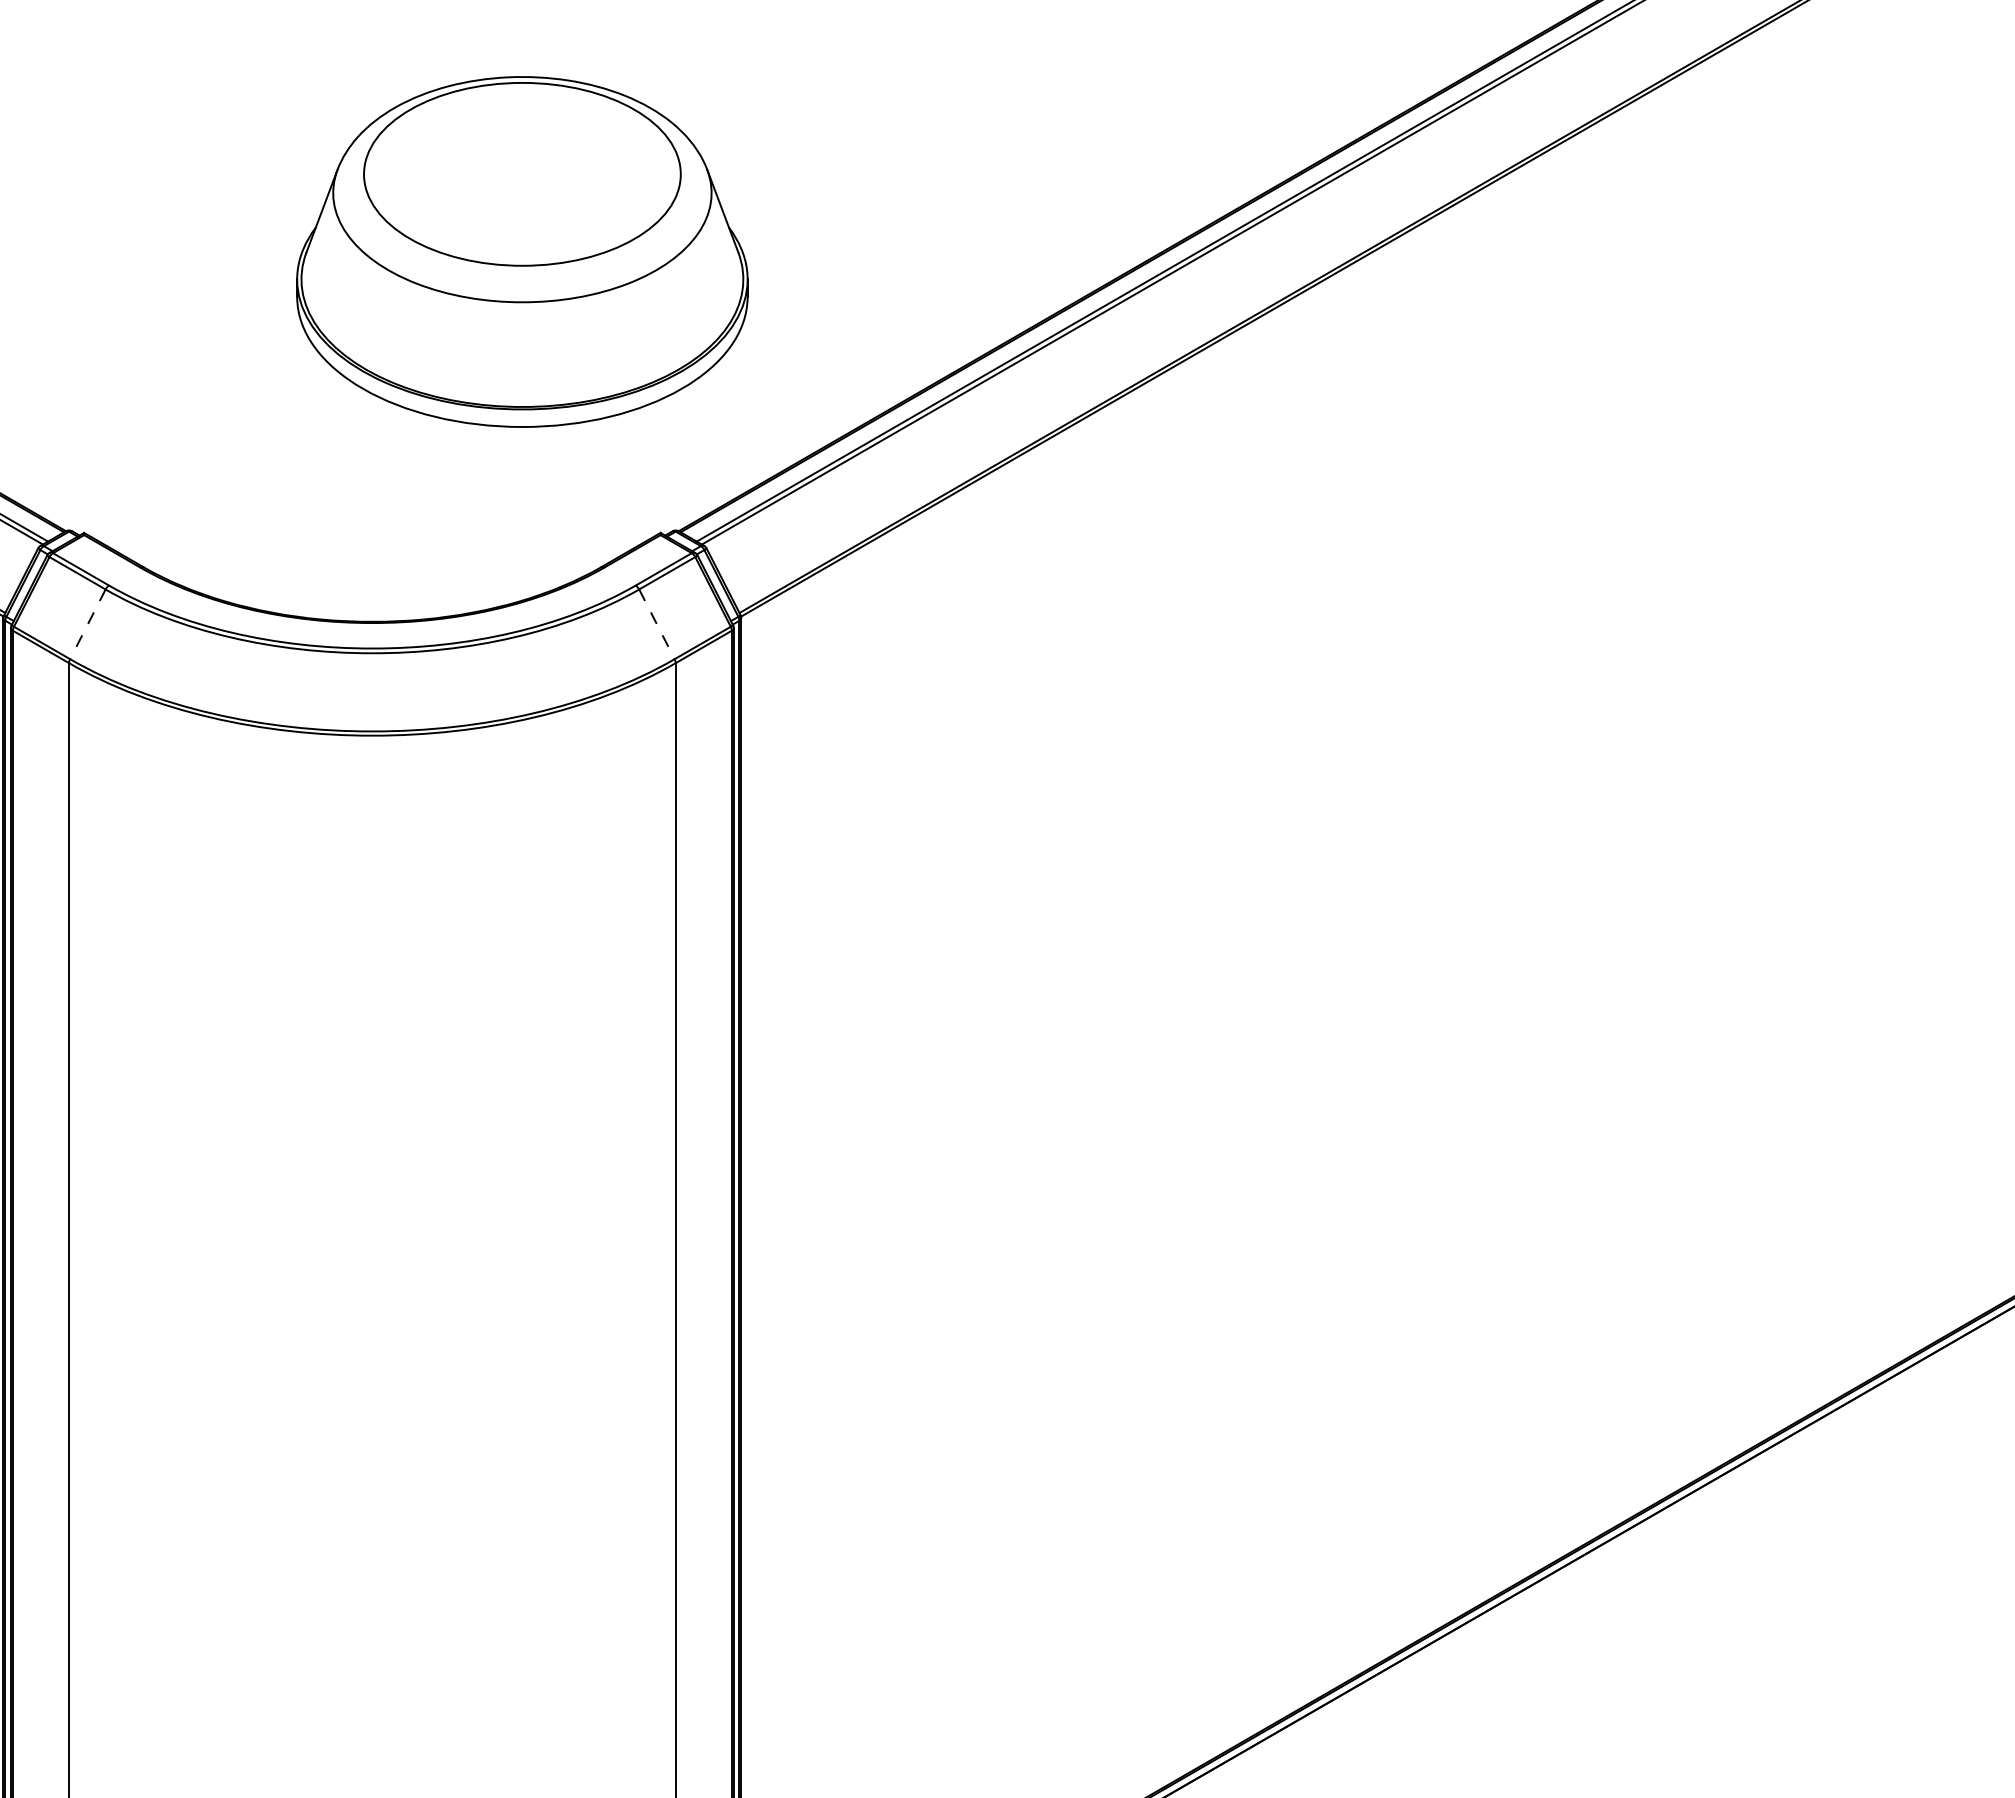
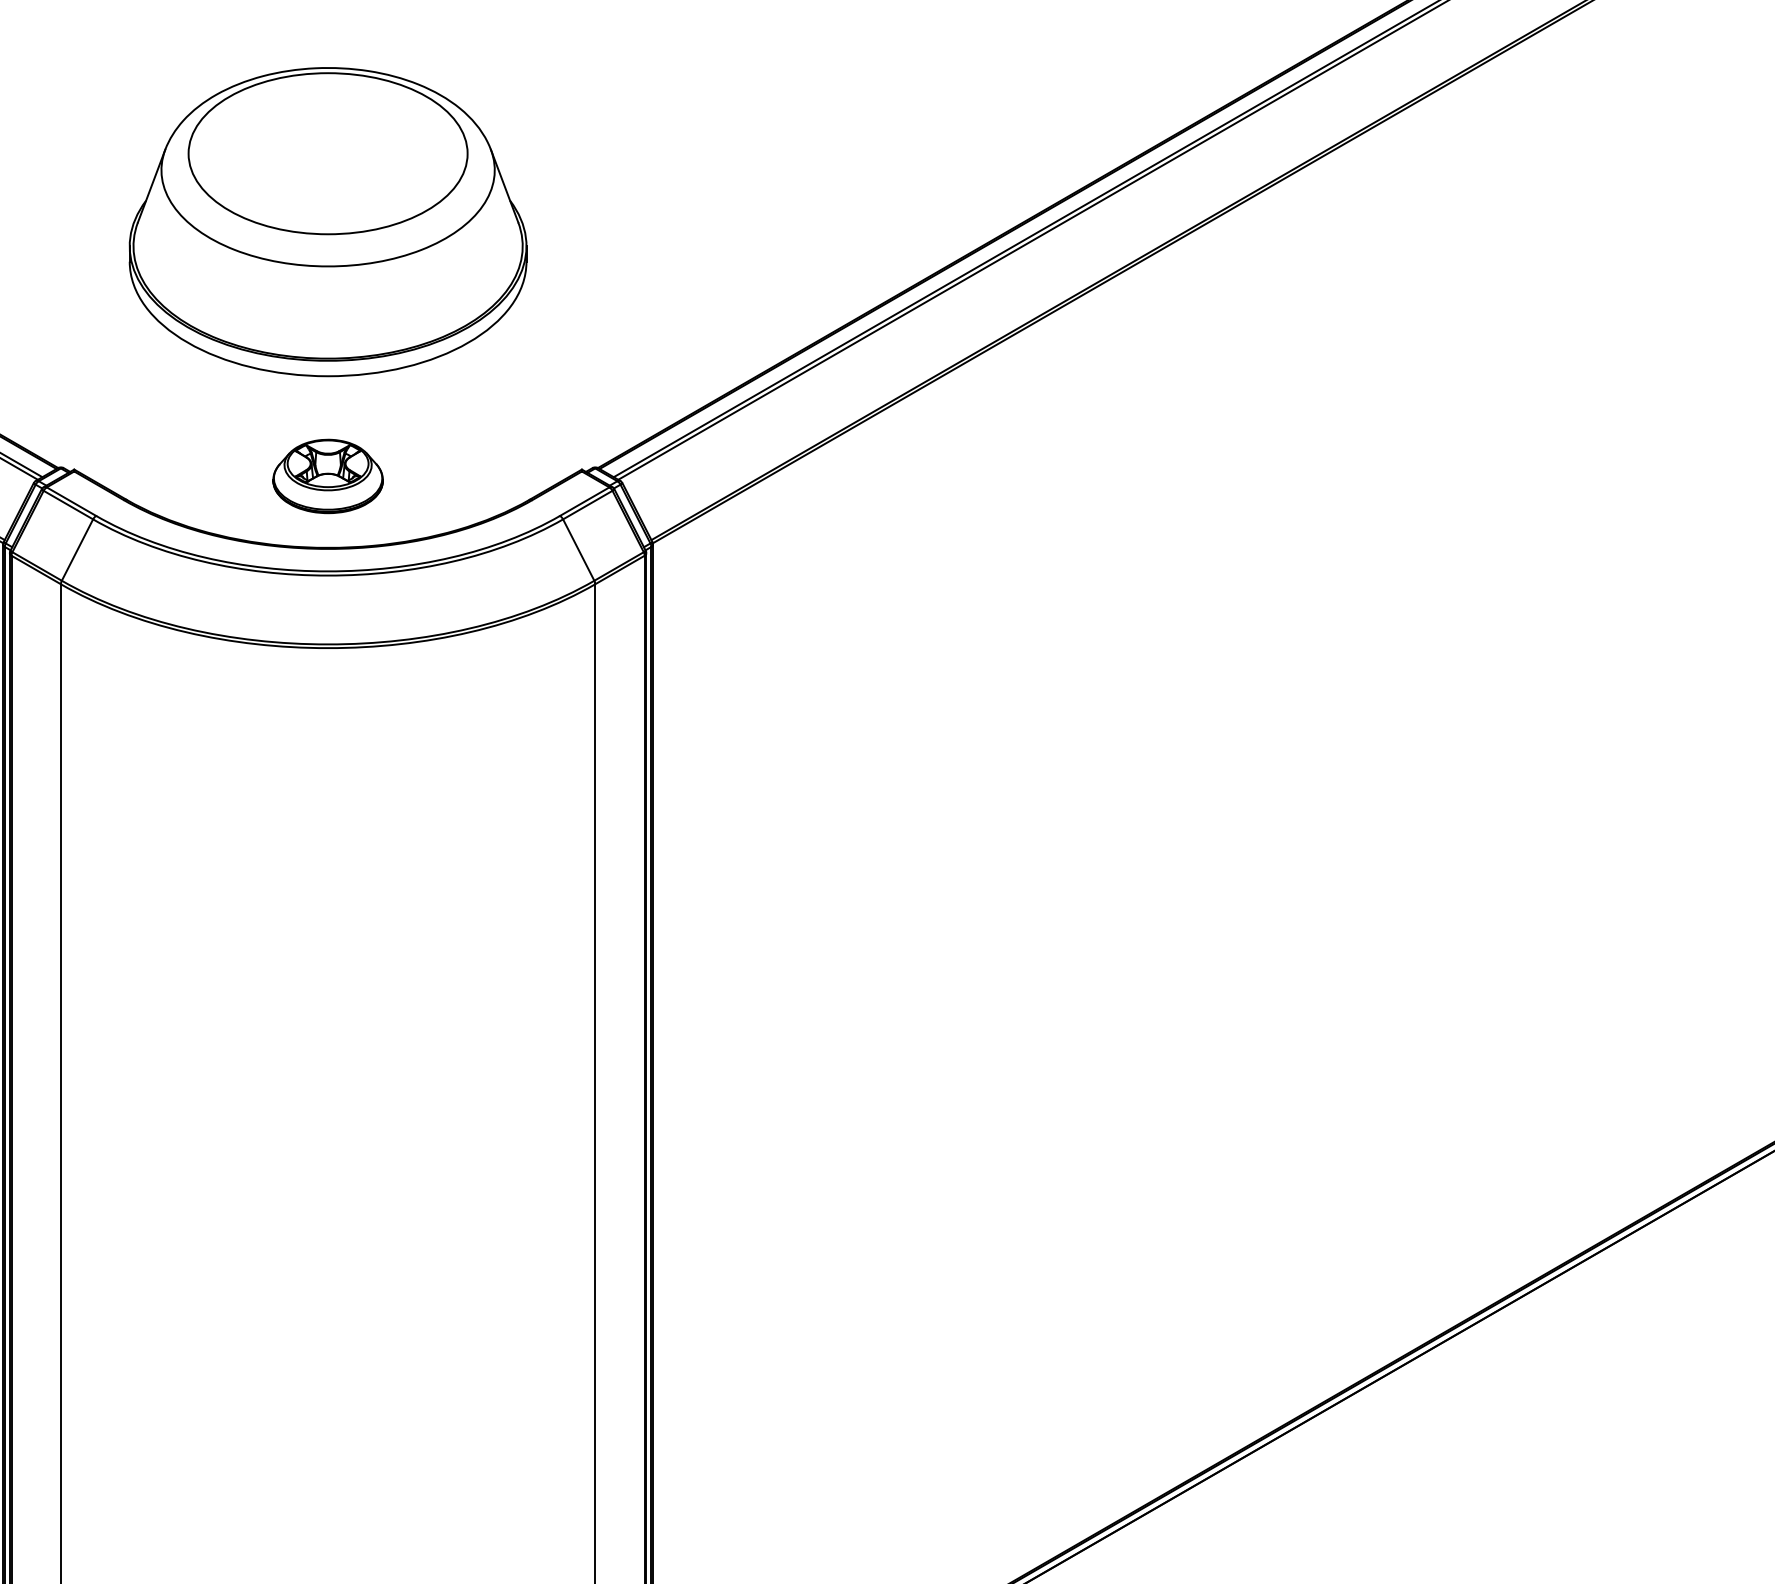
part: (522, 251) -> (328, 221), moved
part: (372, 540) -> (328, 476), added
line: (87, 624) -> (77, 550), dashed -> solid
line: (657, 624) -> (579, 550), dashed -> solid

